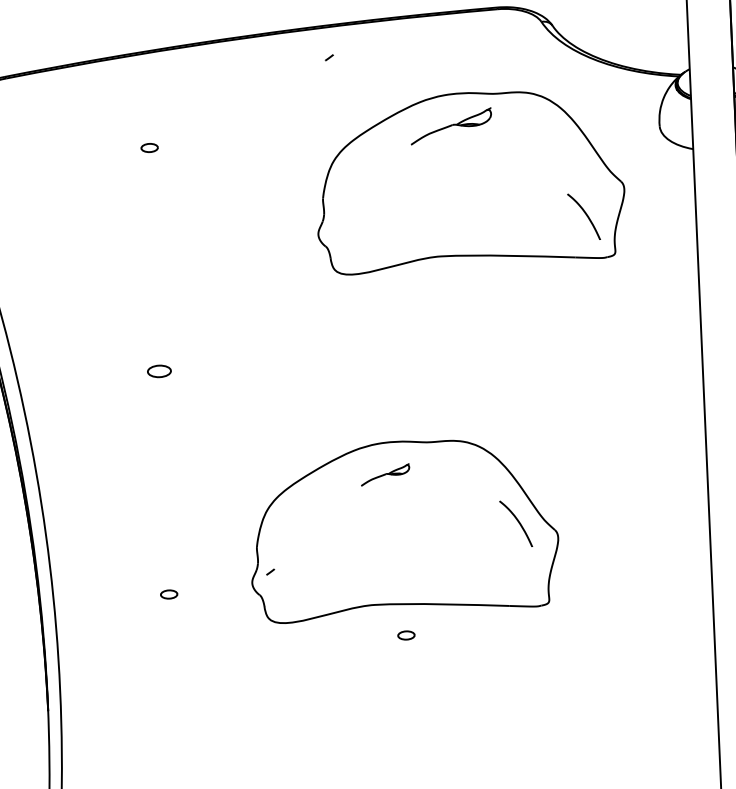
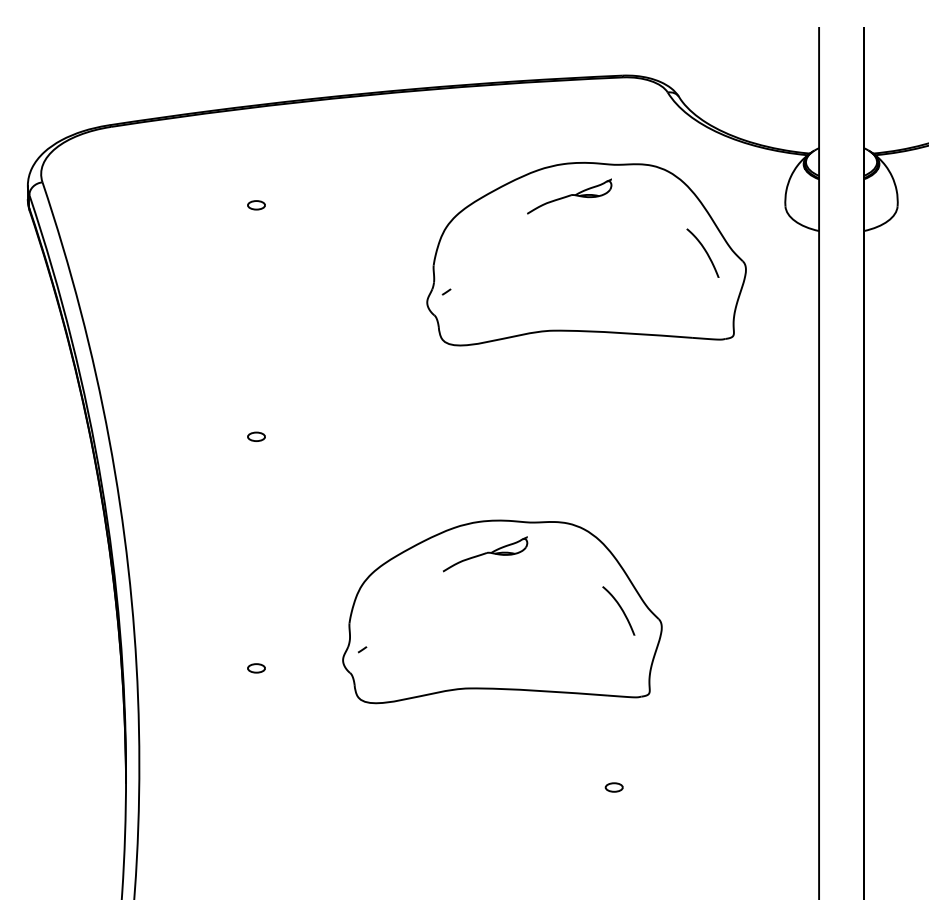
part: (329, 57) -> (446, 291), moved
curve: (585, 214) -> (704, 250), moved
part: (159, 370) -> (256, 436), size x0.71
part: (385, 475) -> (485, 554), size x1.67
part: (405, 635) -> (613, 787), moved

